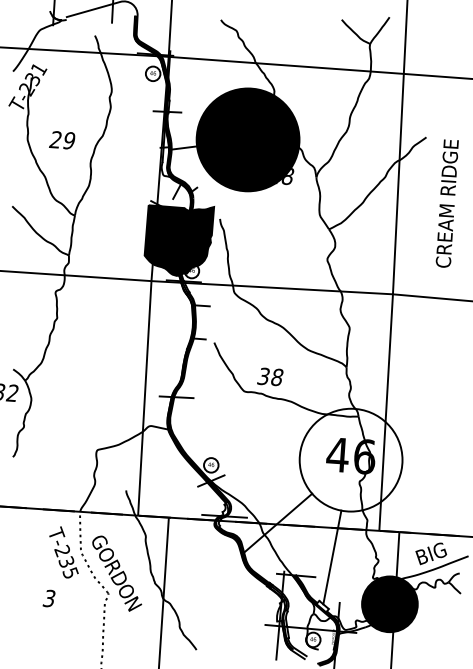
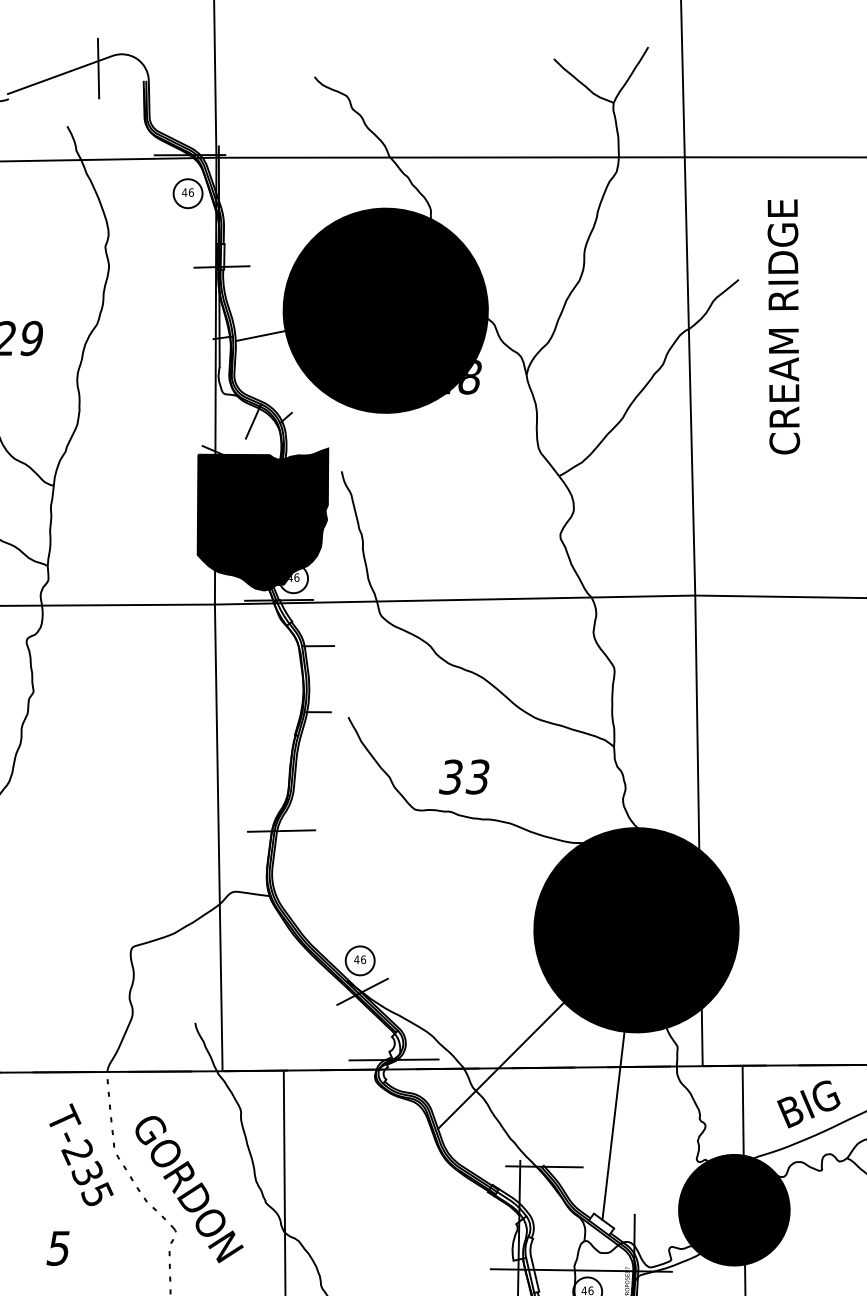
text: (446, 203) -> (782, 326), moved
text: (276, 377) -> (476, 777), 38 -> 33
fill: (350, 459) -> (635, 929), added
text: (50, 597) -> (60, 1246), 3 -> 5

